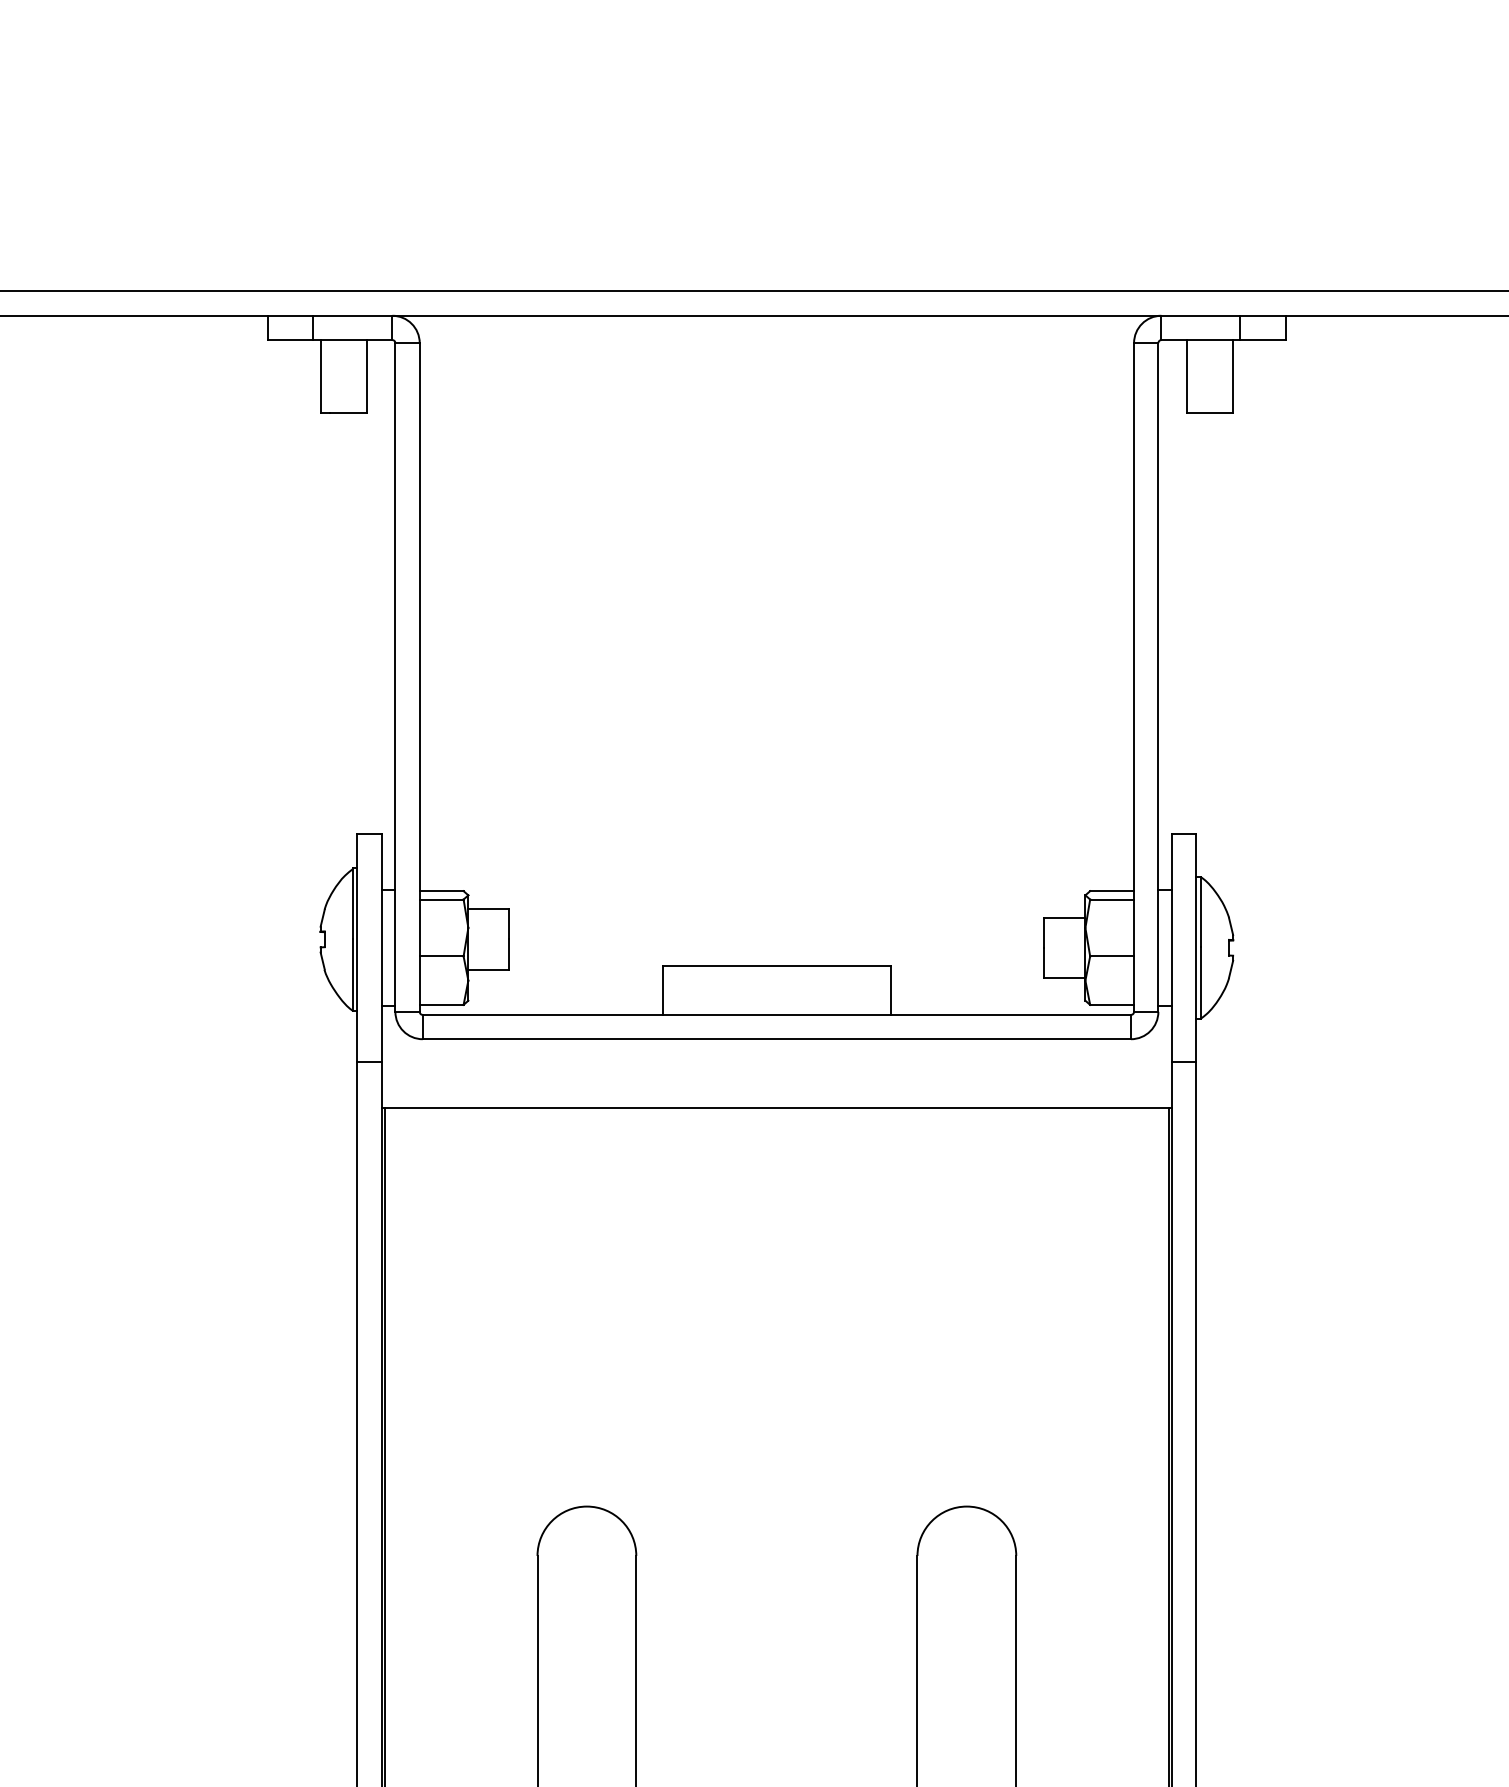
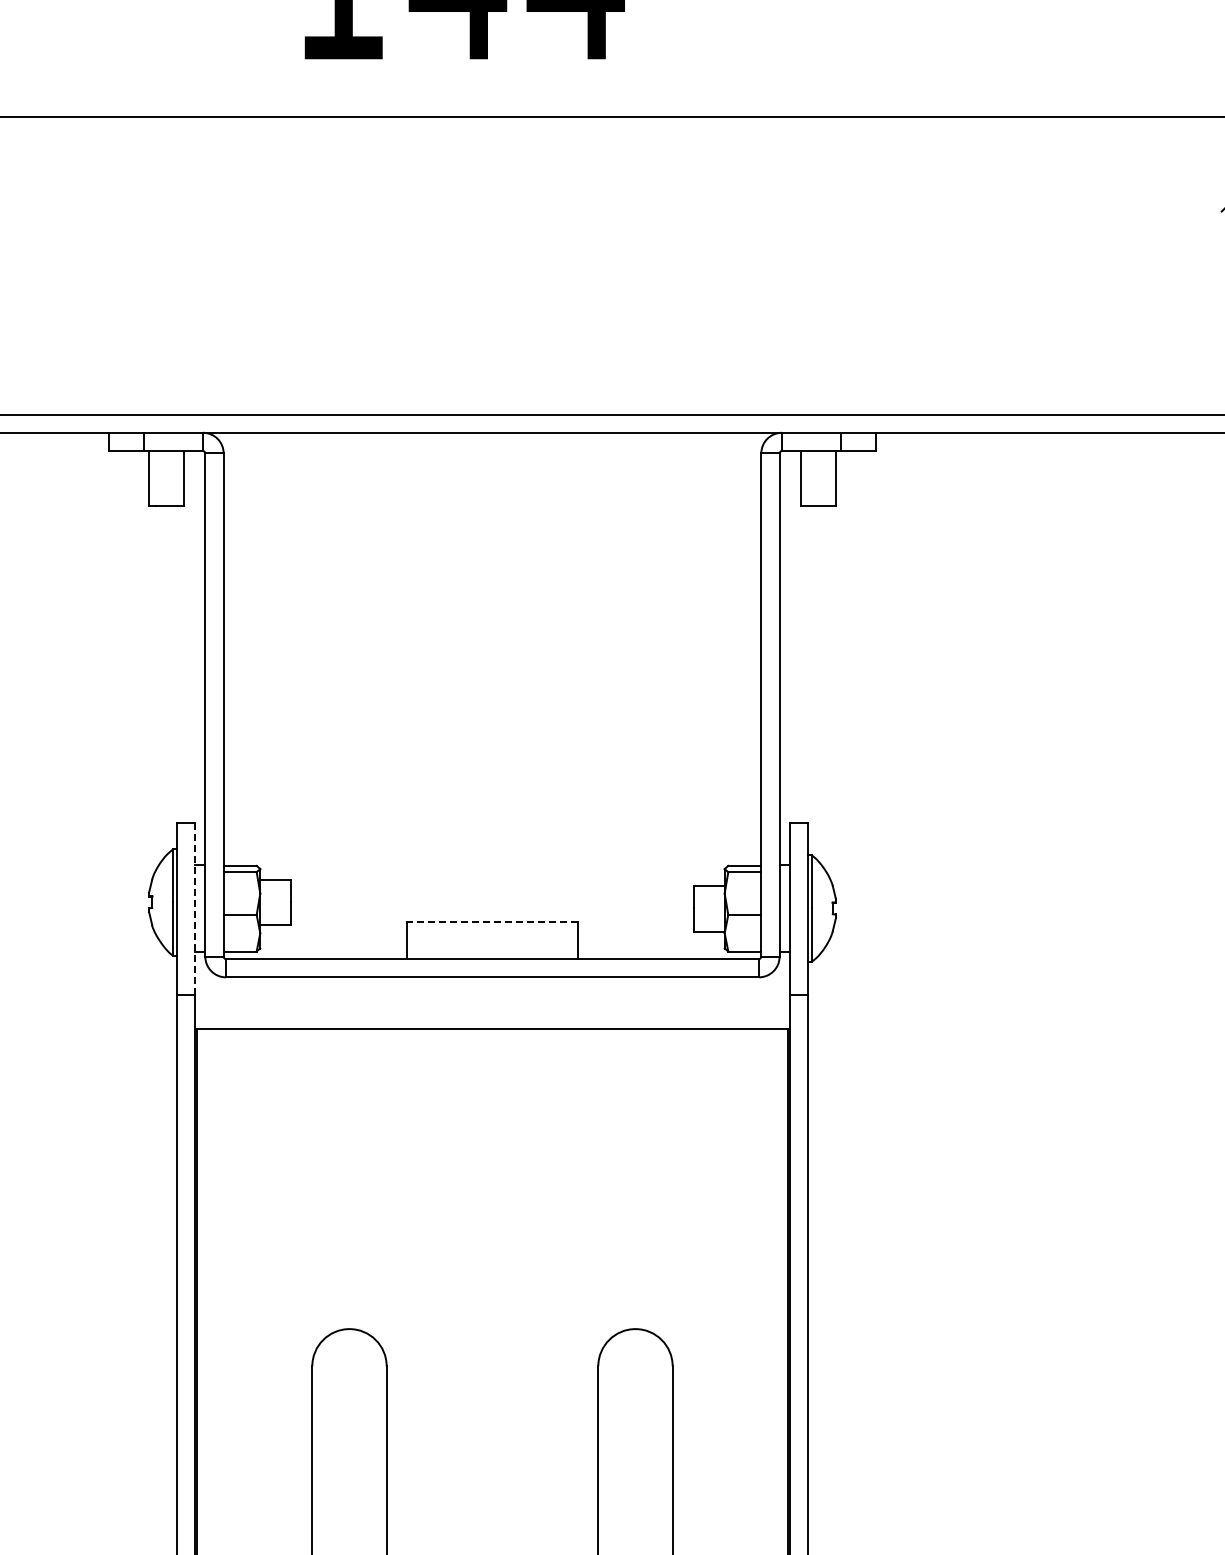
line: (382, 947) -> (195, 908), solid -> dashed
line: (776, 966) -> (492, 922), solid -> dashed

